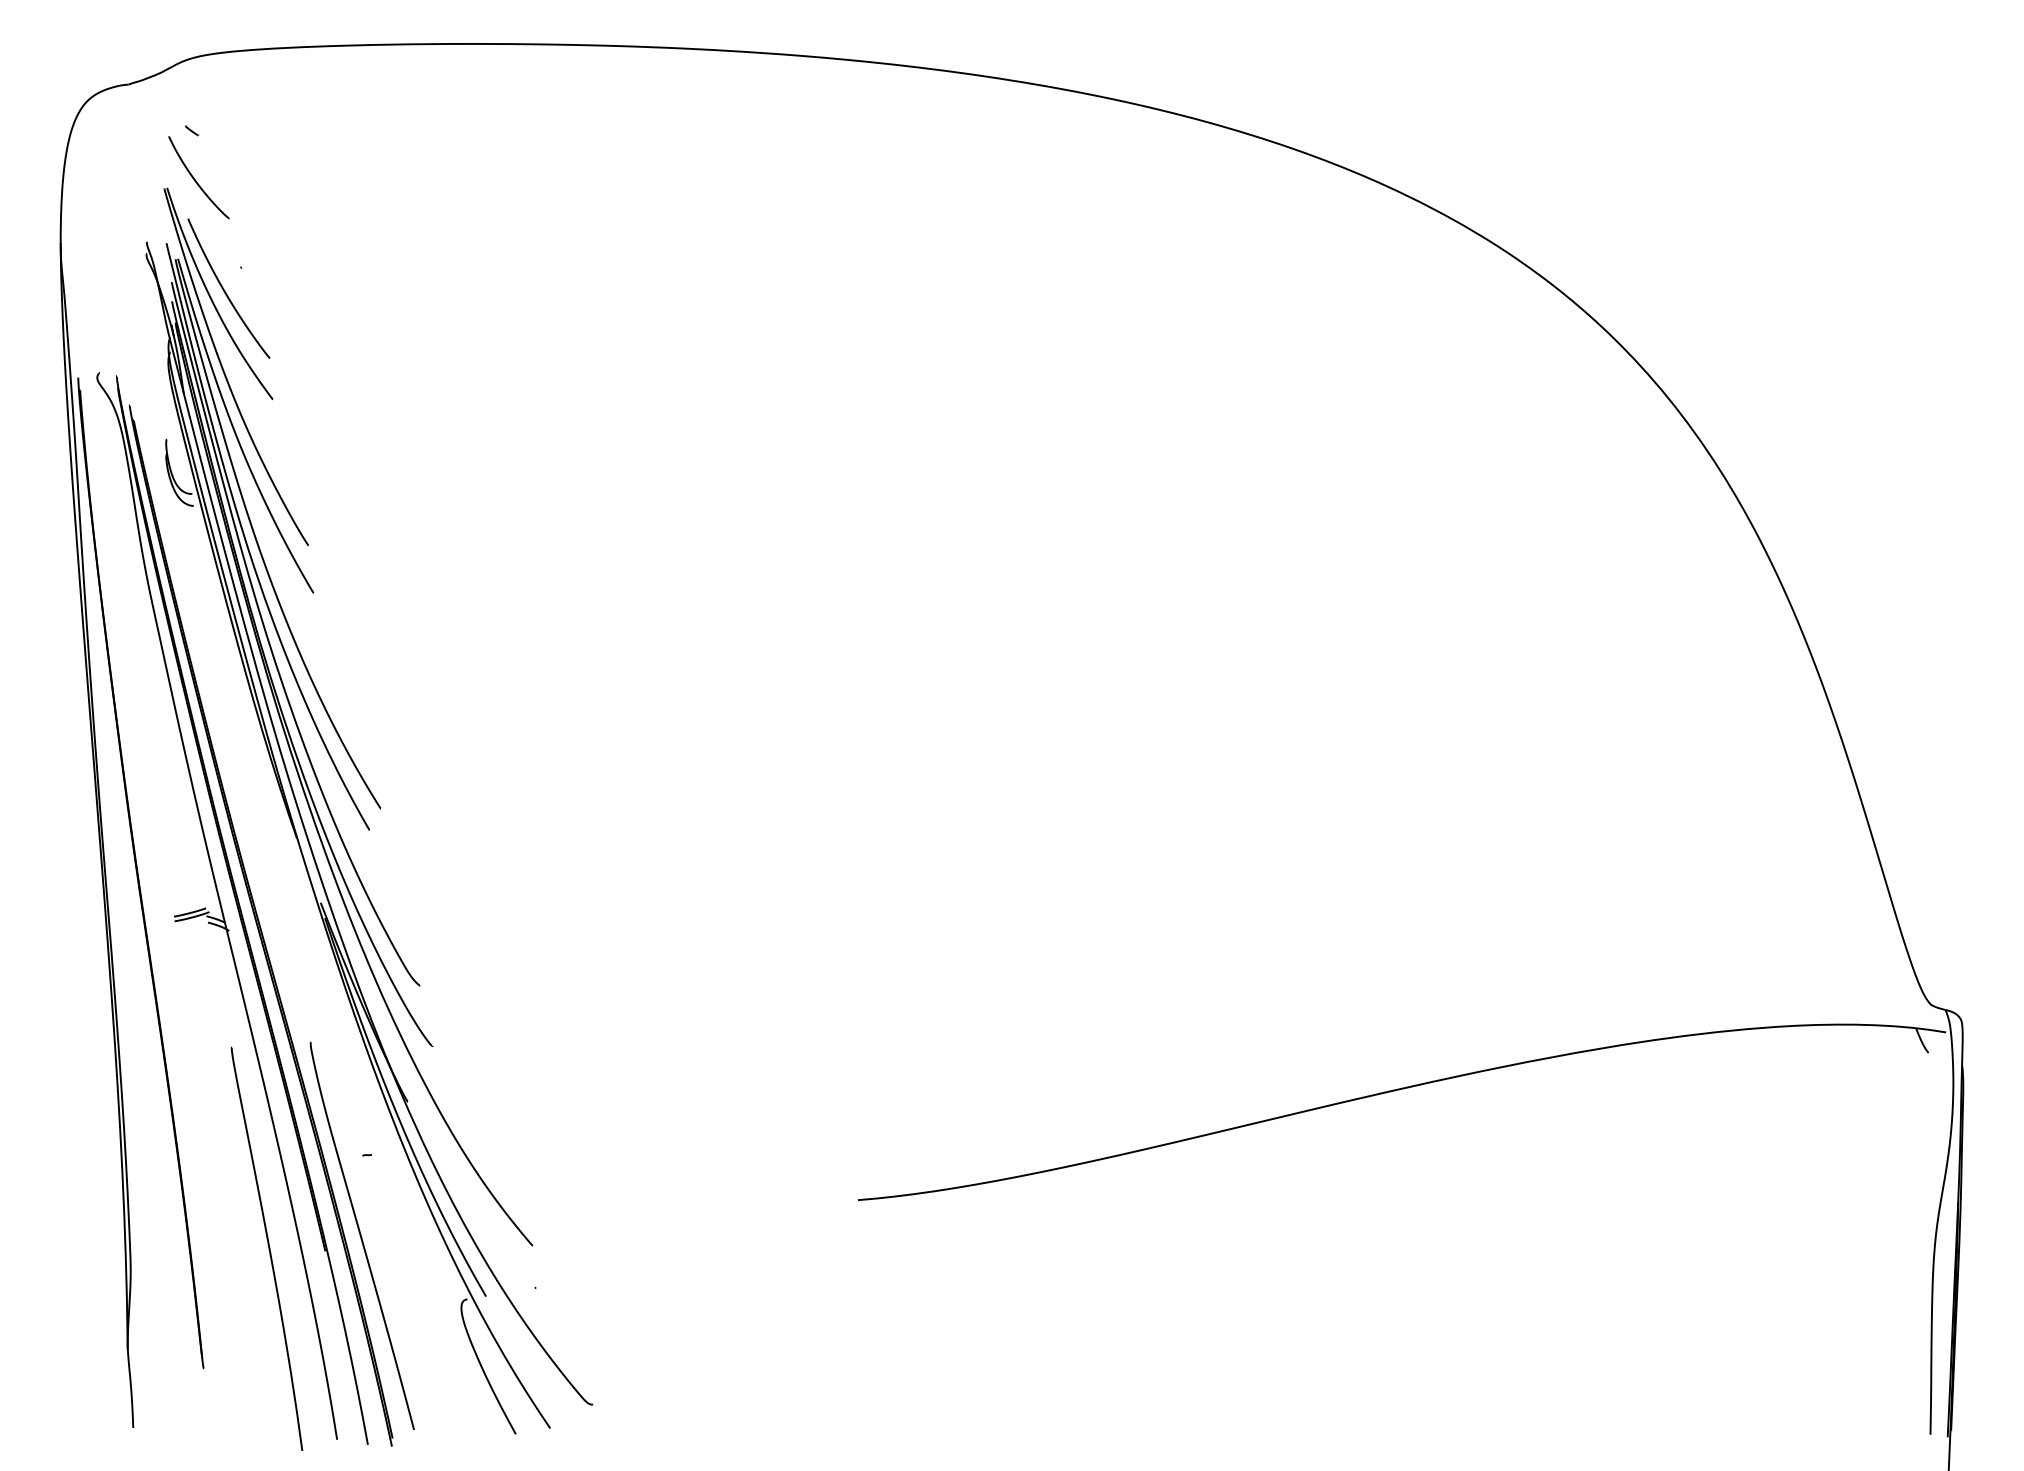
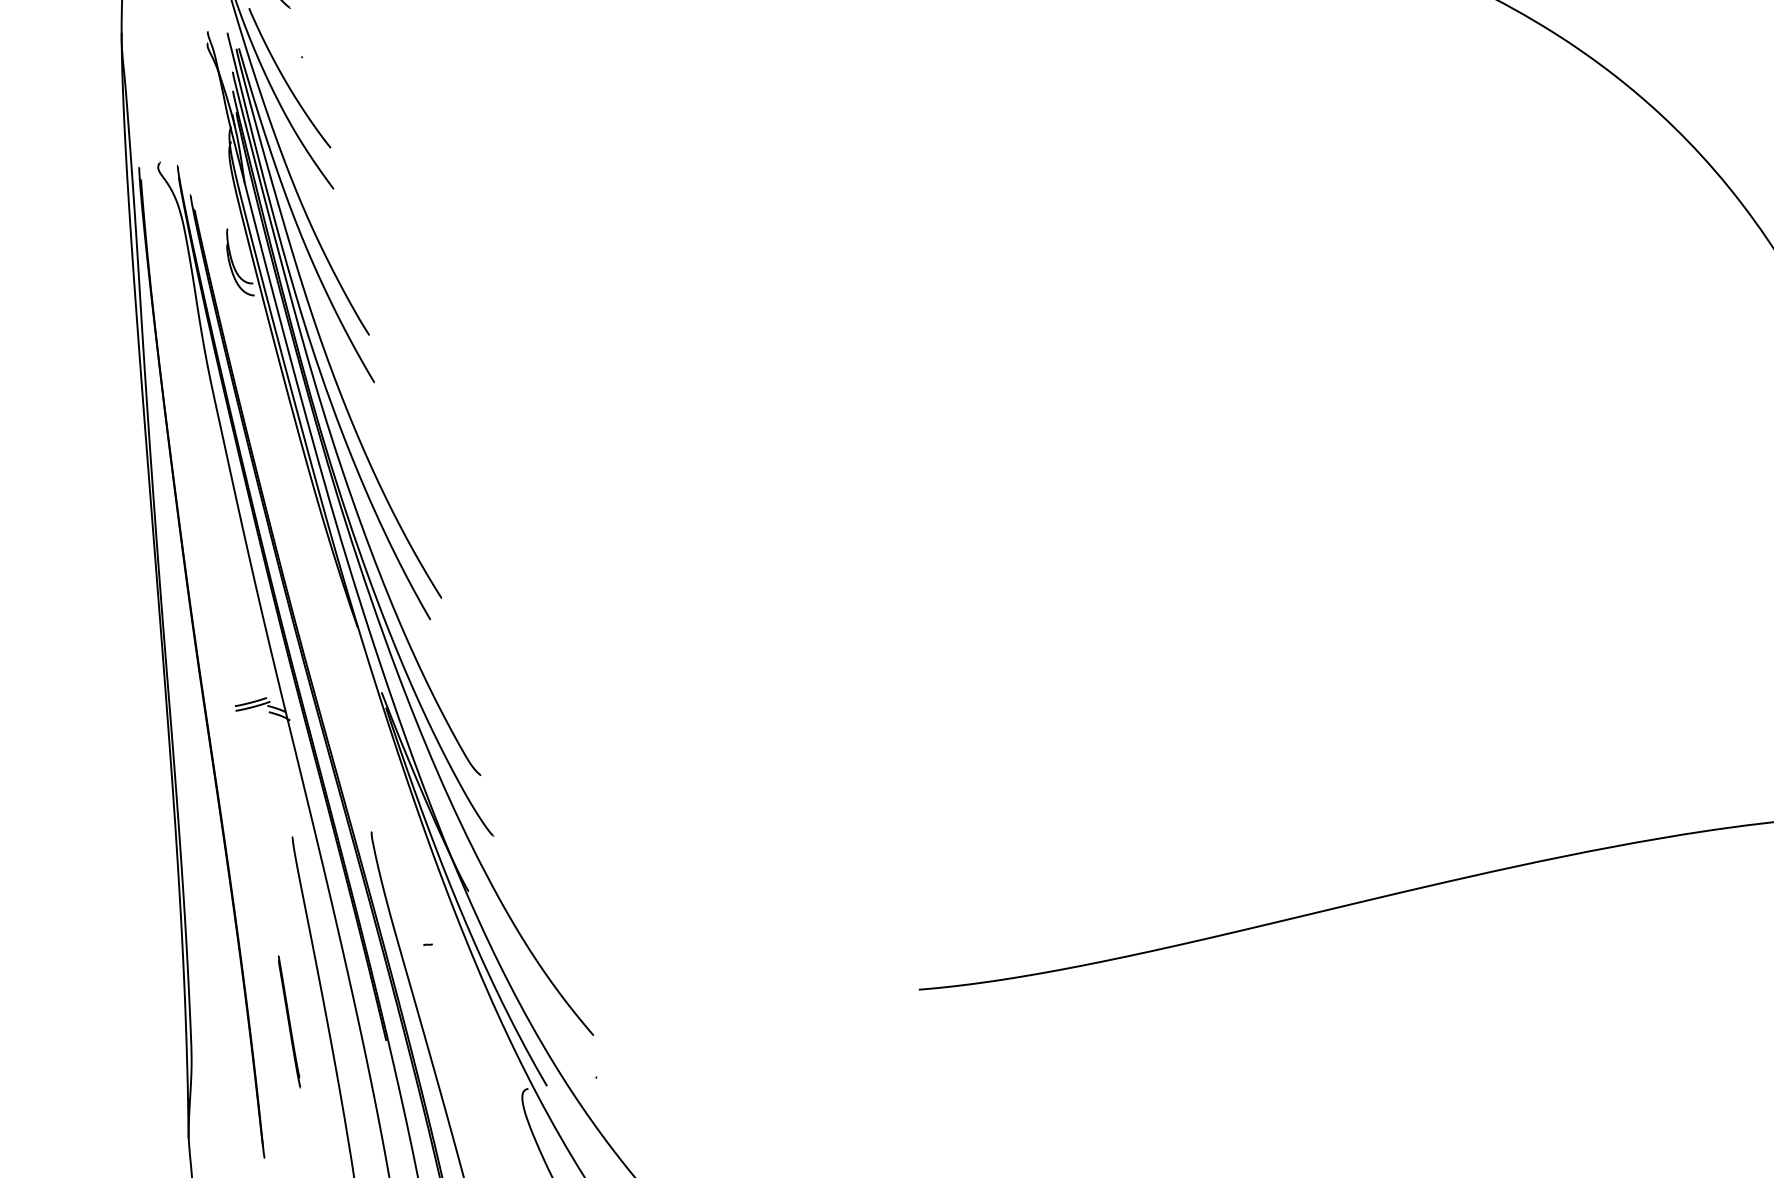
line: (228, 1231) -> (289, 1021), added

